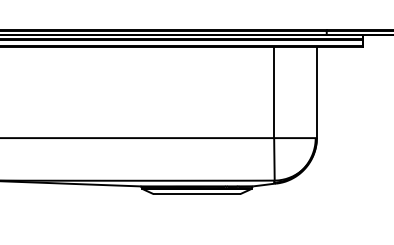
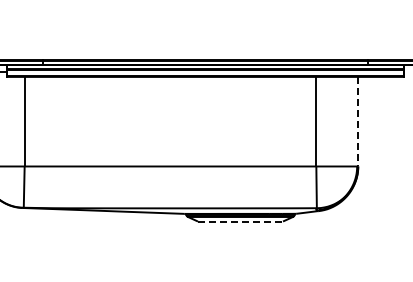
line: (317, 92) -> (358, 121), solid -> dashed
line: (196, 194) -> (240, 221), solid -> dashed

